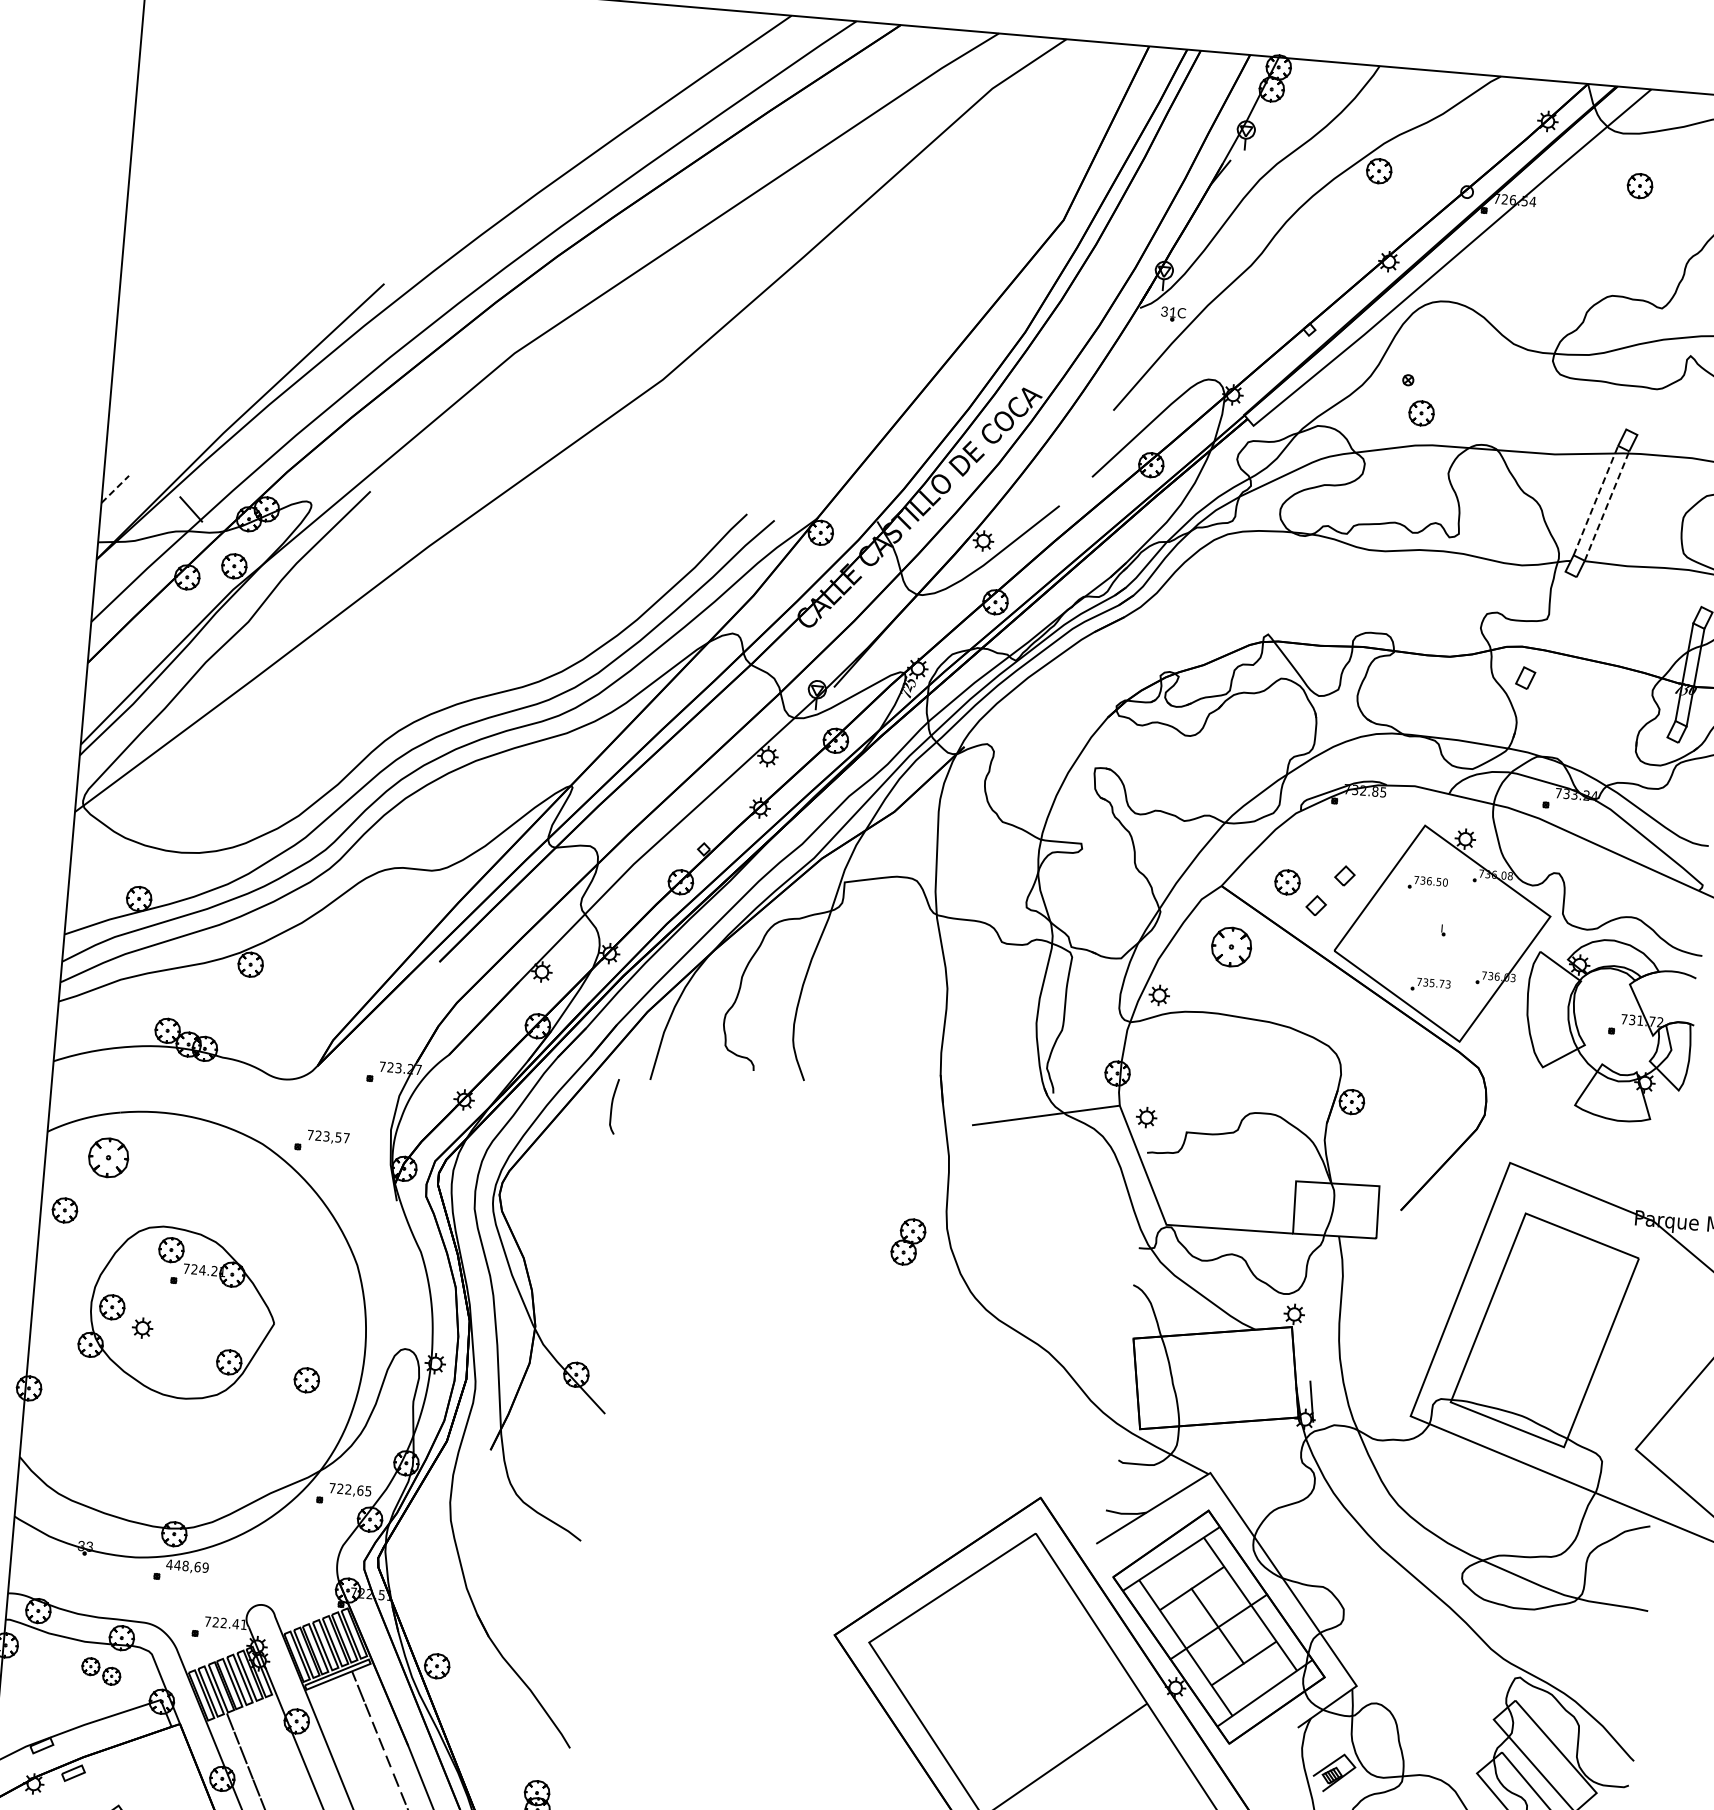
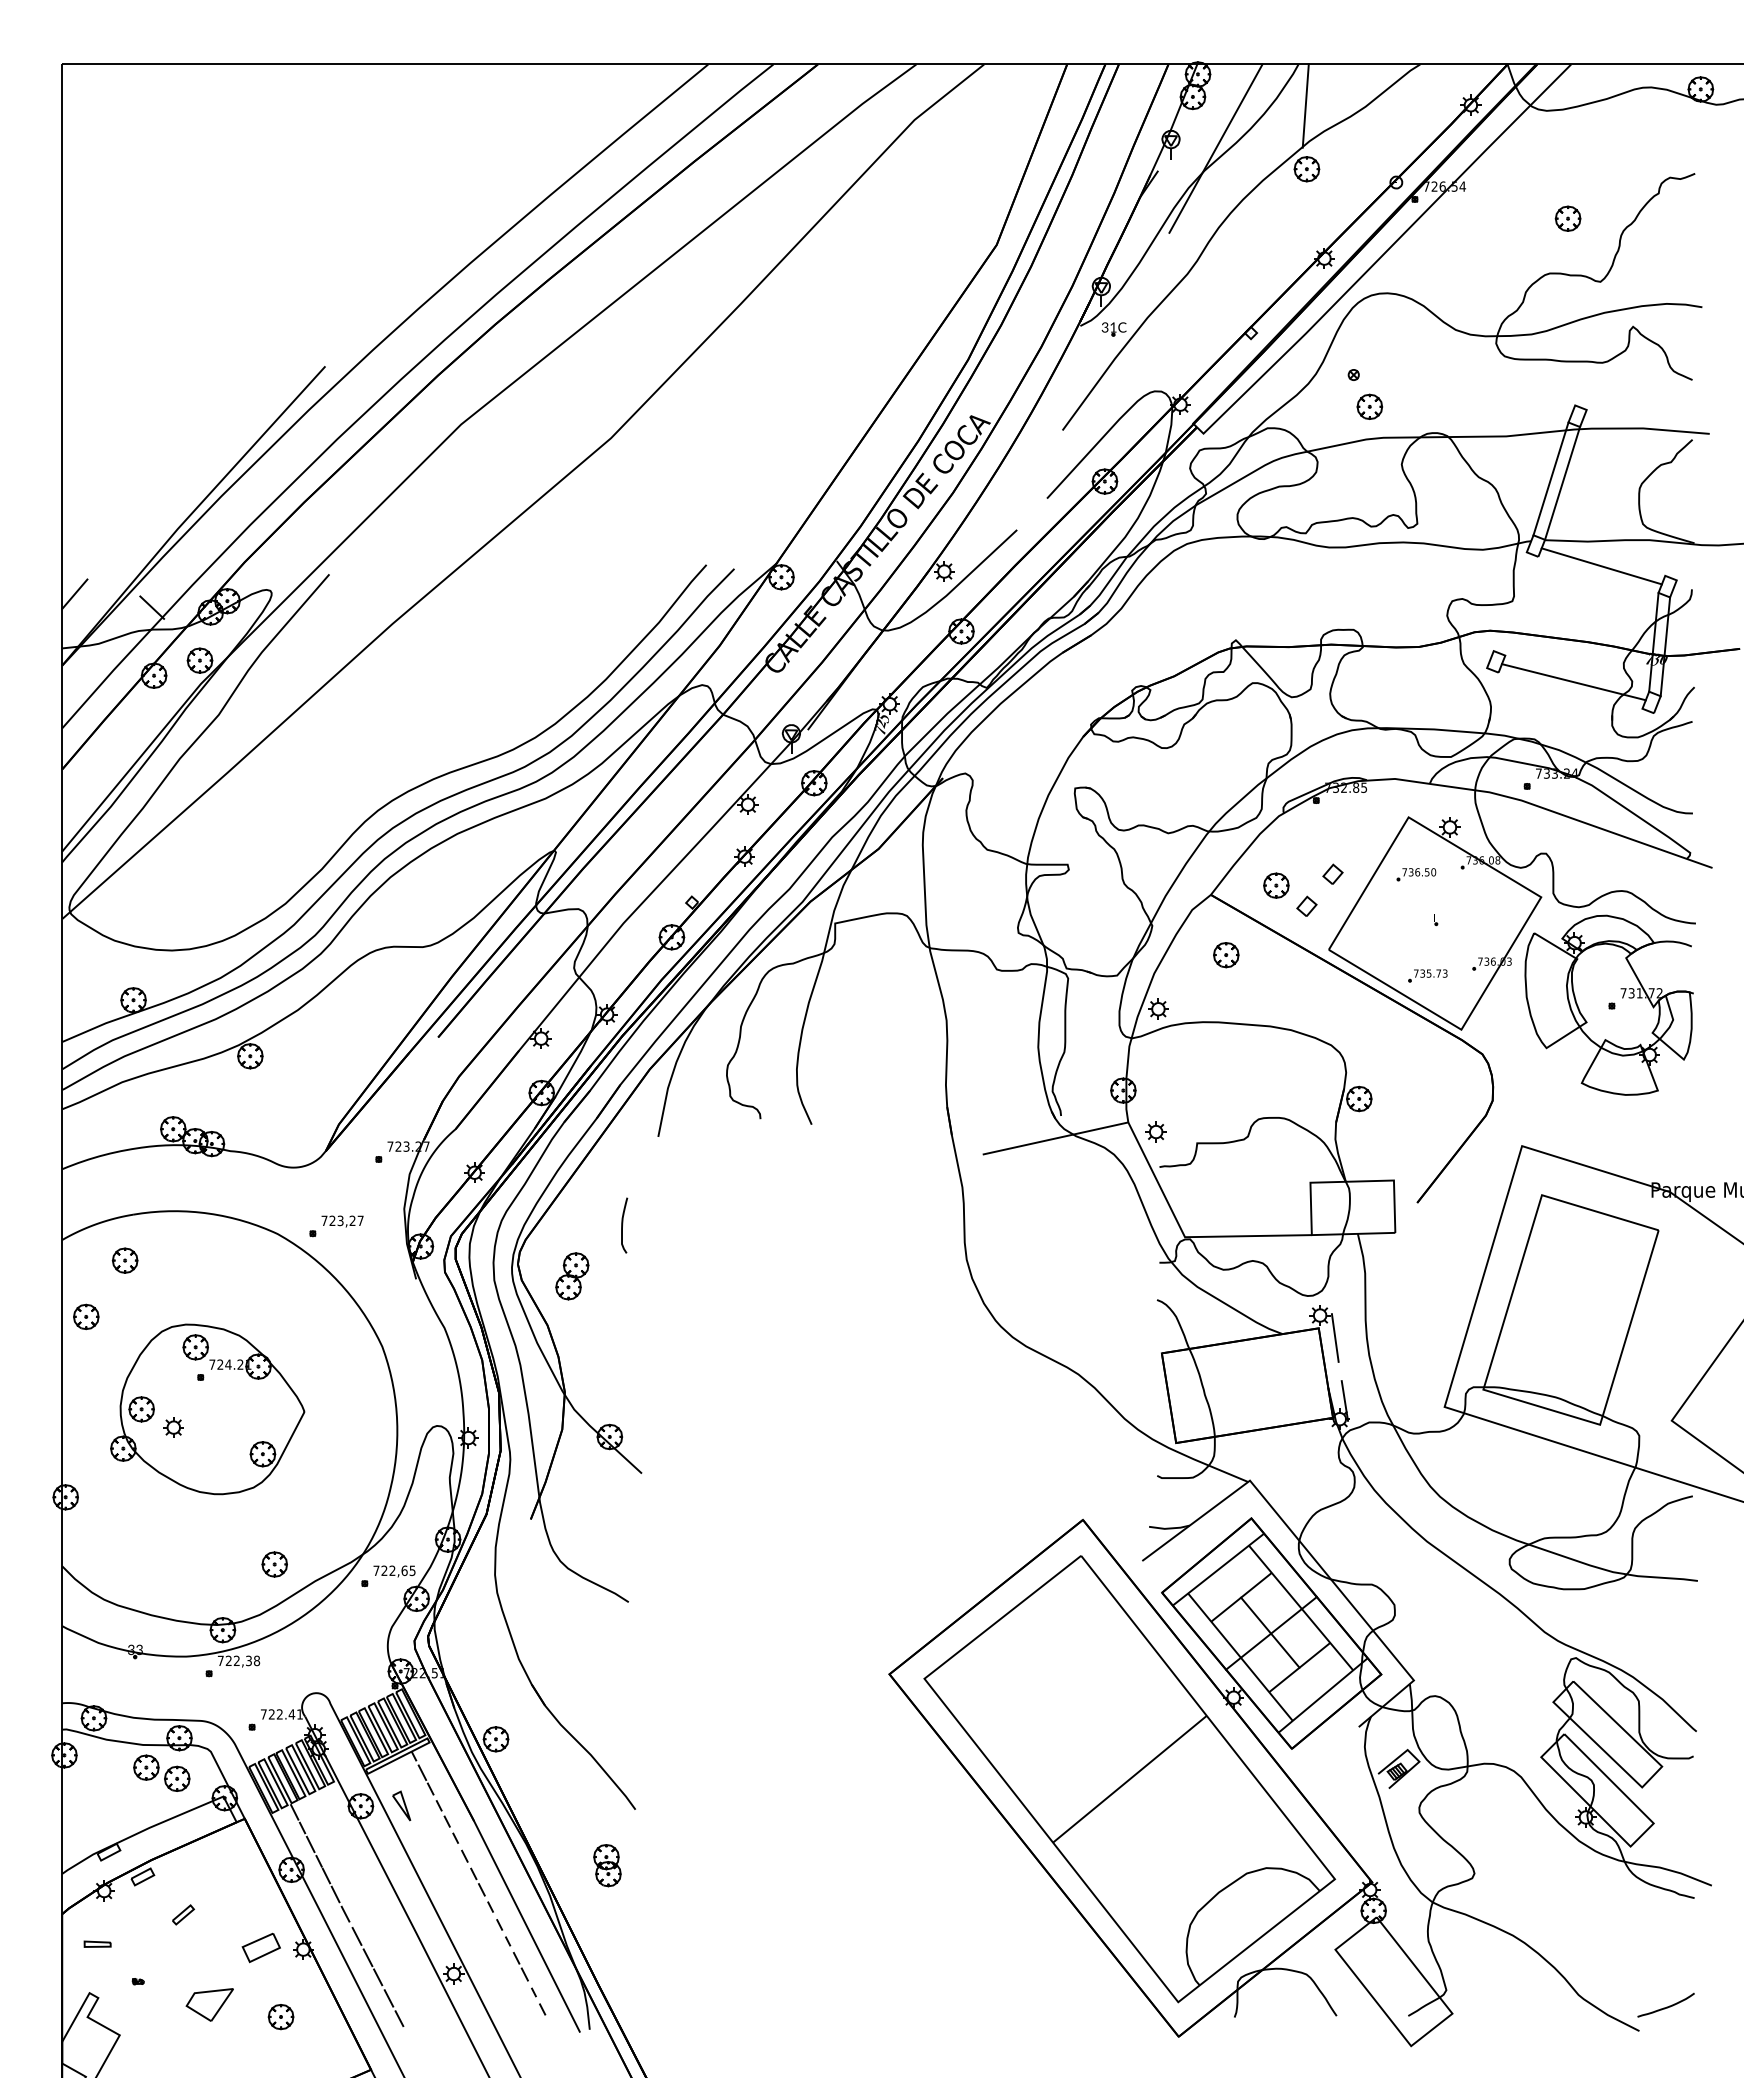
line: (1383, 107) -> (1305, 105), added
line: (1289, 142) -> (1215, 148), added
part: (1639, 185) -> (1567, 218), moved
line: (116, 488) -> (75, 593), dashed -> solid
line: (1596, 500) -> (1551, 478), dashed -> solid
line: (1607, 505) -> (1562, 482), dashed -> solid
line: (1638, 592) -> (1601, 566), added
line: (1600, 705) -> (1573, 682), added
part: (1231, 947) -> (1226, 955), size x0.62
curve: (613, 1105) -> (623, 1224), moved
text: (338, 1137) -> (352, 1220), 723,57 -> 723,27
part: (107, 1157) -> (124, 1260), size x0.62
part: (908, 1242) -> (572, 1276), moved
line: (1306, 1337) -> (1334, 1337), added
part: (306, 1380) -> (274, 1564), moved
text: (187, 1565) -> (238, 1660), 448,69 -> 722,38
part: (100, 1670) -> (161, 1772), size x1.43
part: (337, 1724) -> (401, 1805), added

